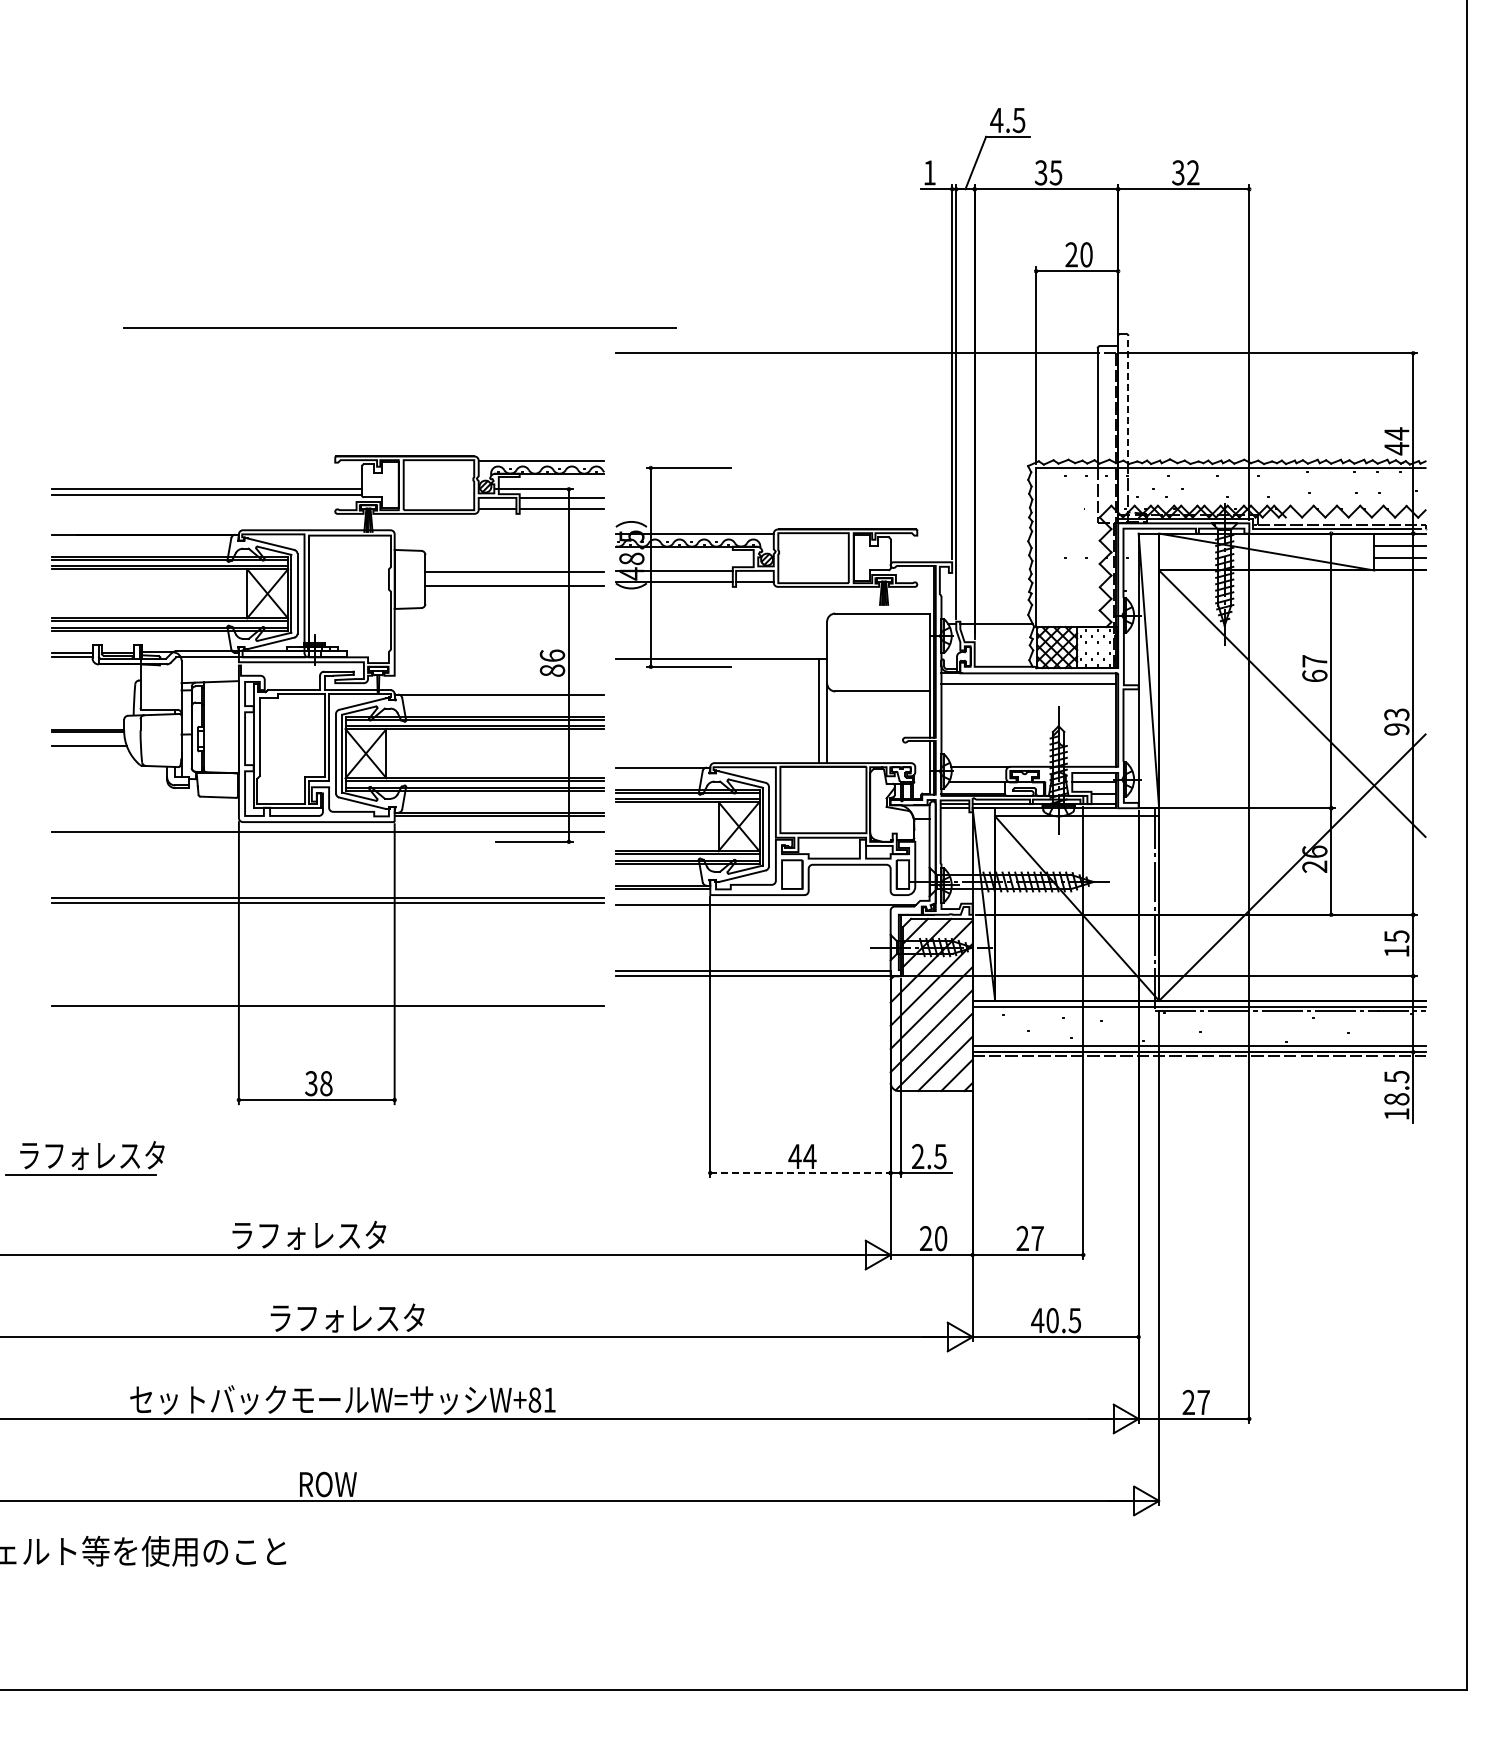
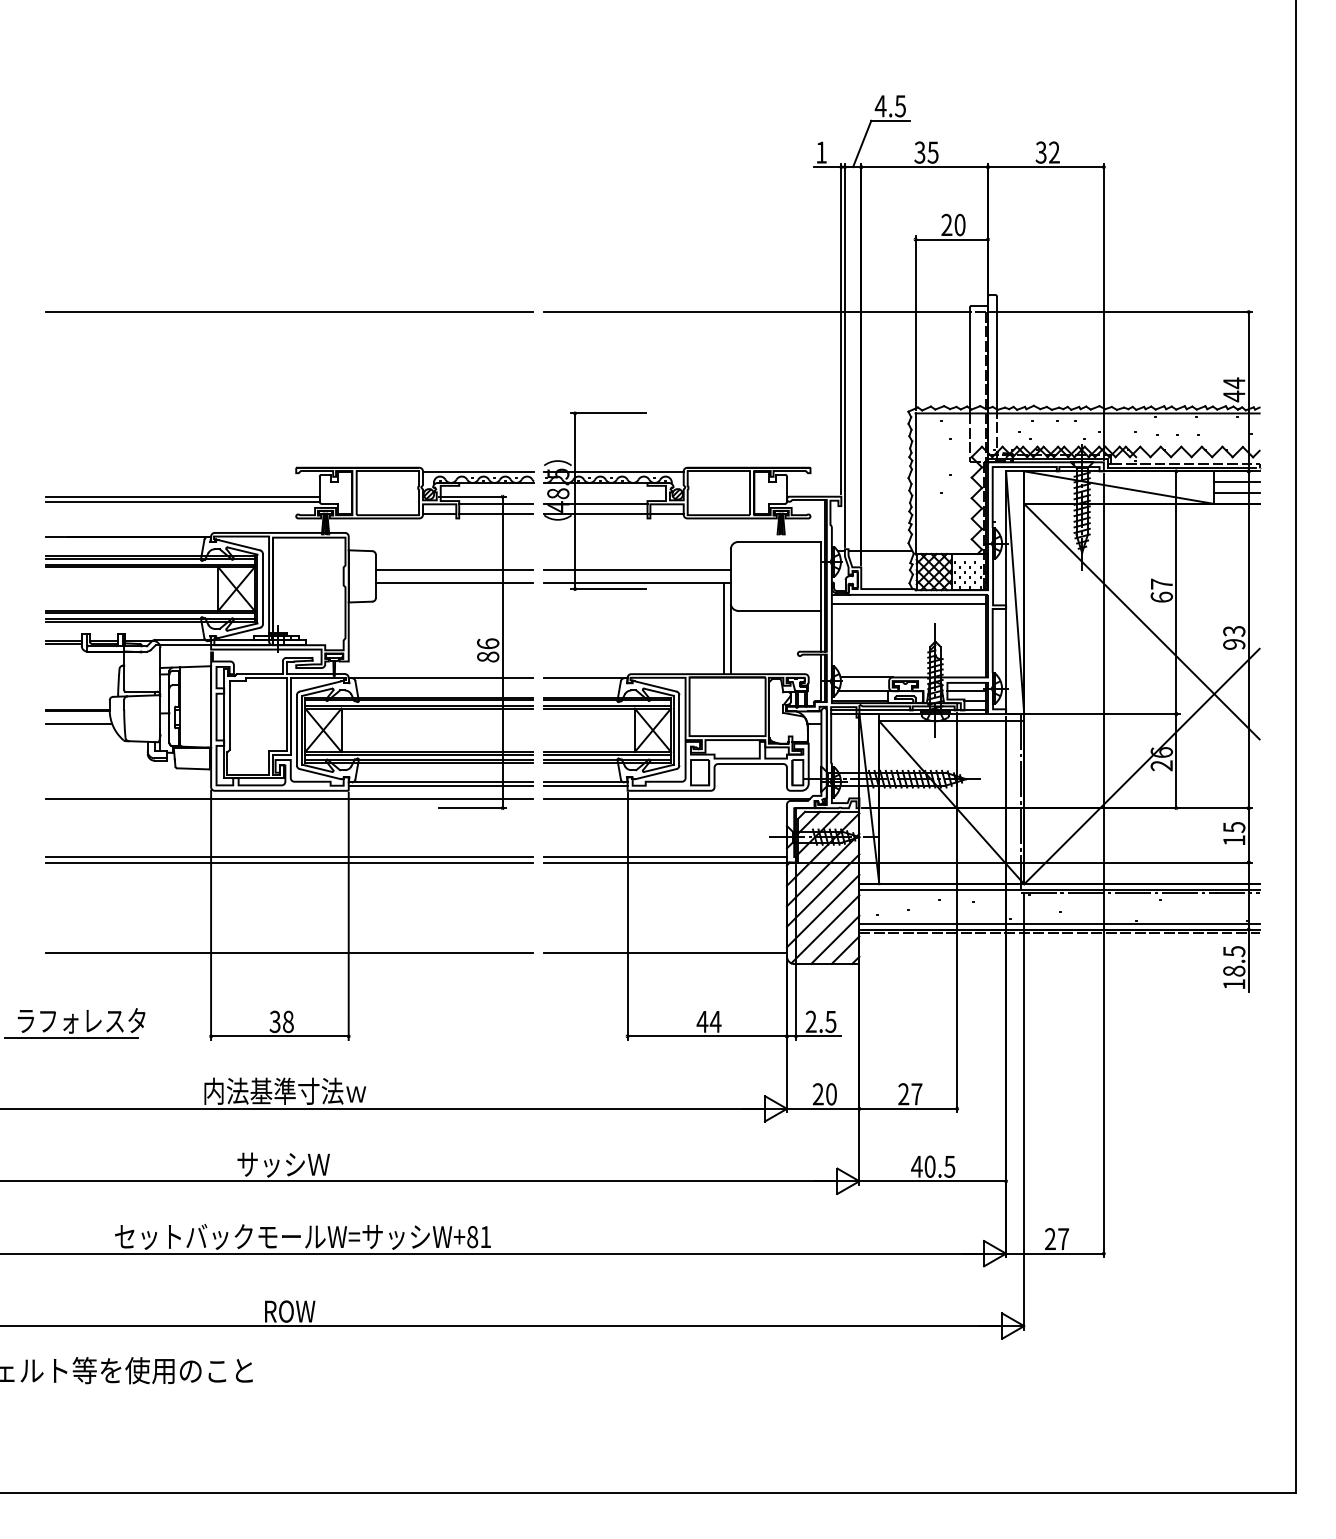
line: (399, 327) -> (289, 311), moved
line: (1128, 402) -> (997, 355), dashed -> solid
line: (721, 645) -> (637, 570), added
part: (327, 780) -> (289, 754), moved
line: (753, 1078) -> (665, 952), added
line: (800, 1173) -> (707, 1036), dashed -> solid
text: (322, 1234) -> (284, 1090), ラフォレスタ -> 内法基準寸法ｗ
text: (346, 1317) -> (306, 1164), ラフォレスタ -> サッシＷ

